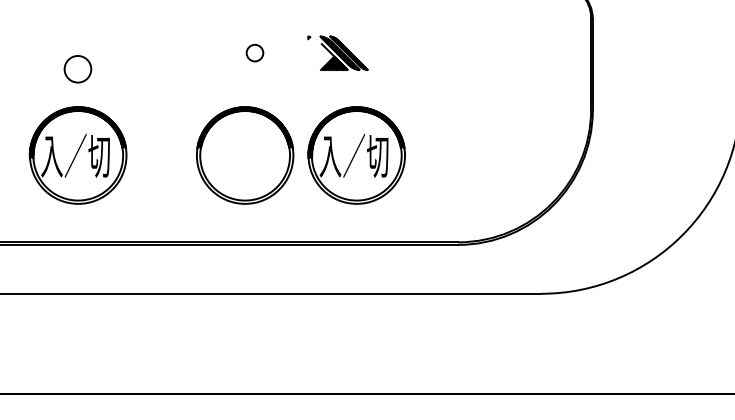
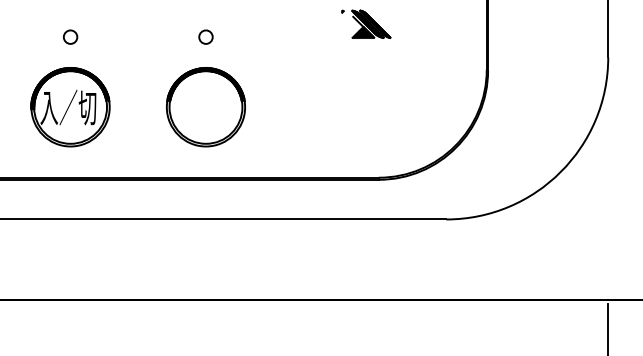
circle: (254, 52) -> (205, 36), moved
part: (338, 52) -> (366, 23), moved
circle: (78, 68) -> (70, 36), size x0.62
part: (356, 155) -> (296, 107), removed

